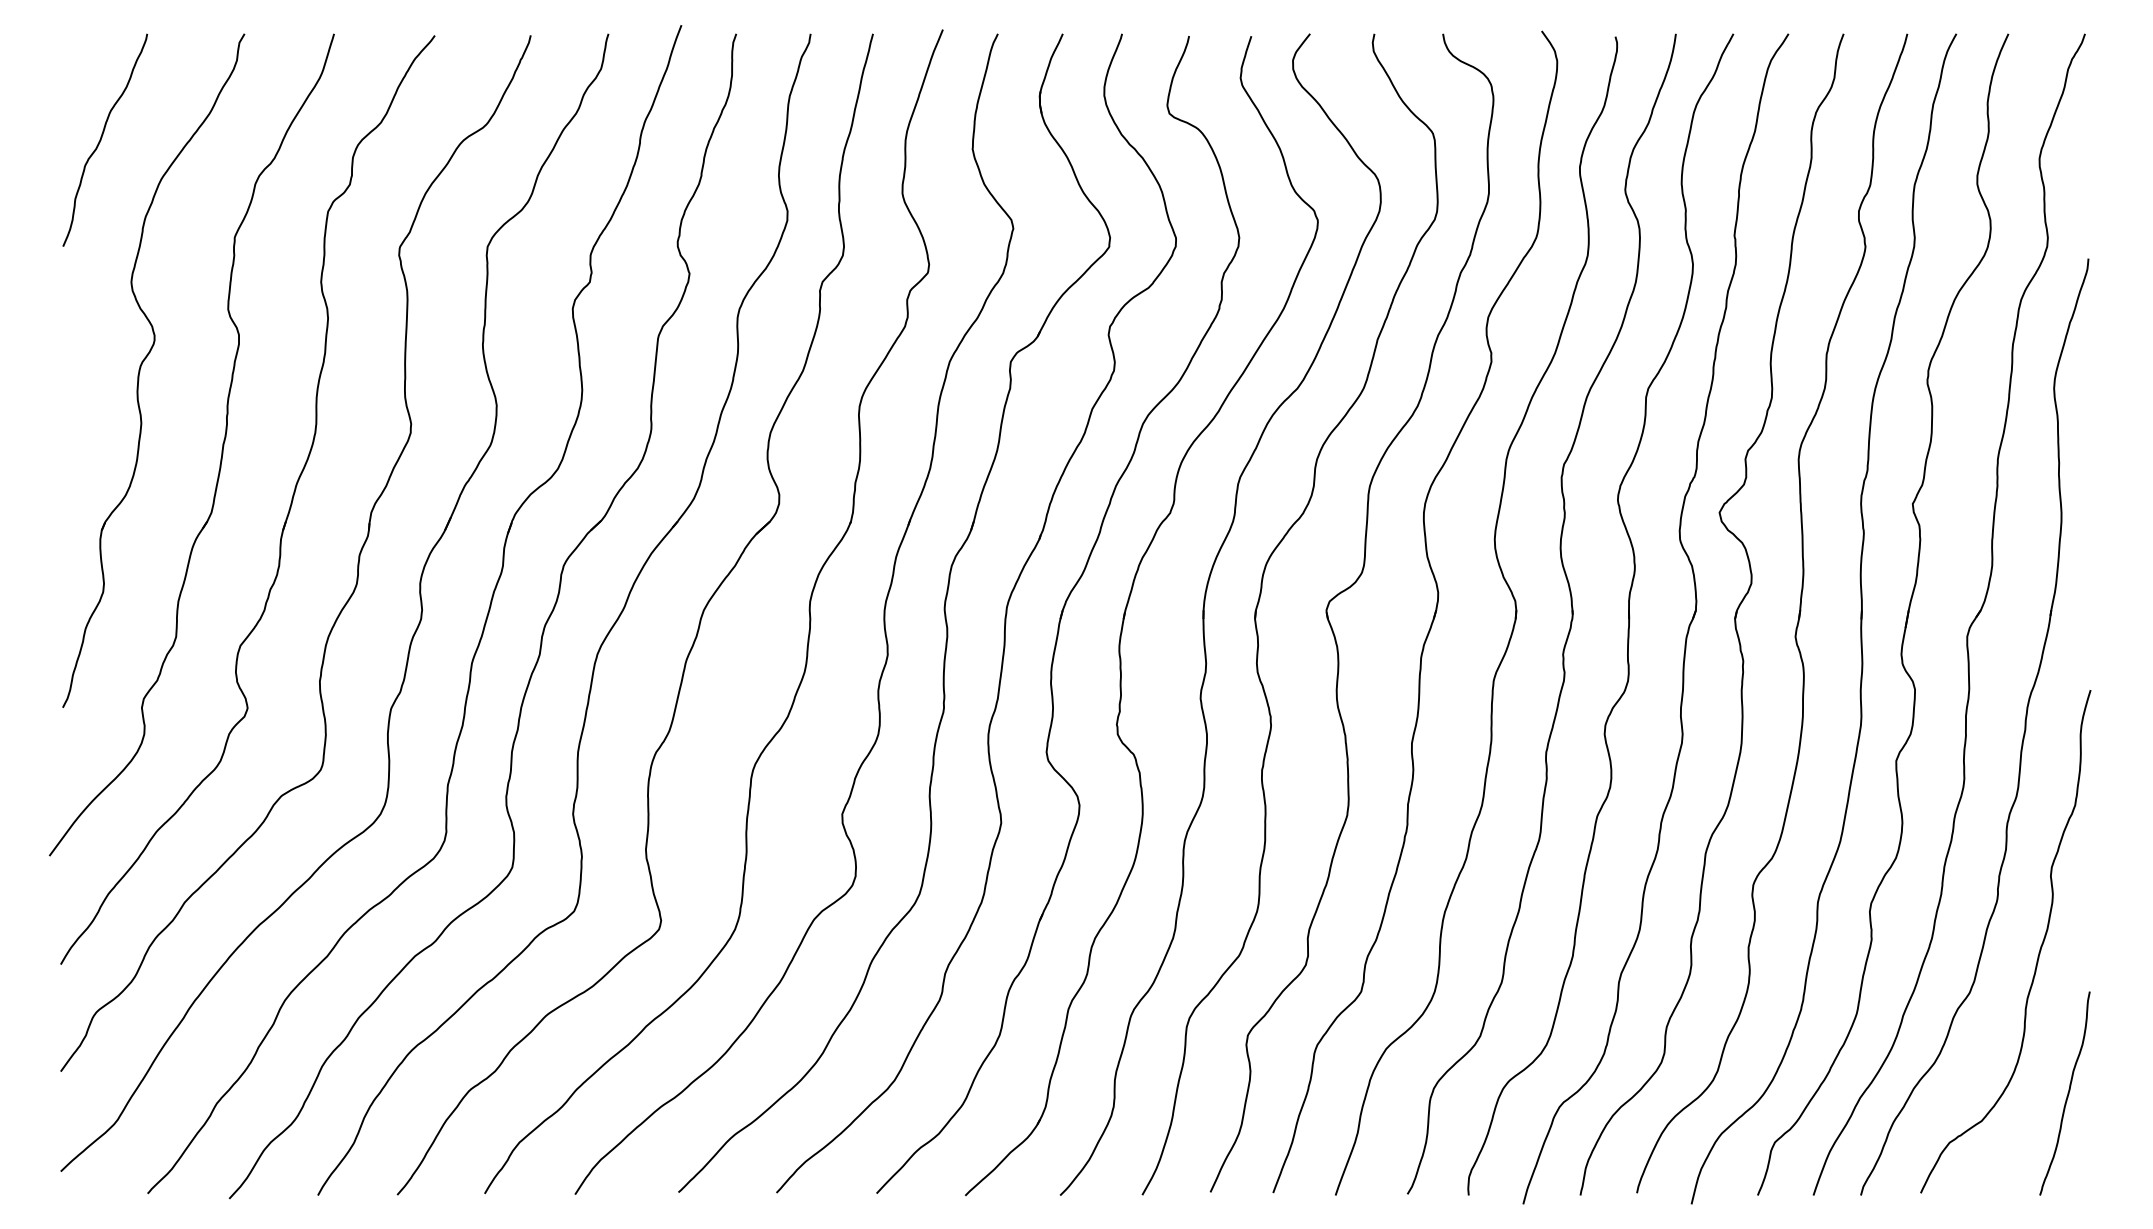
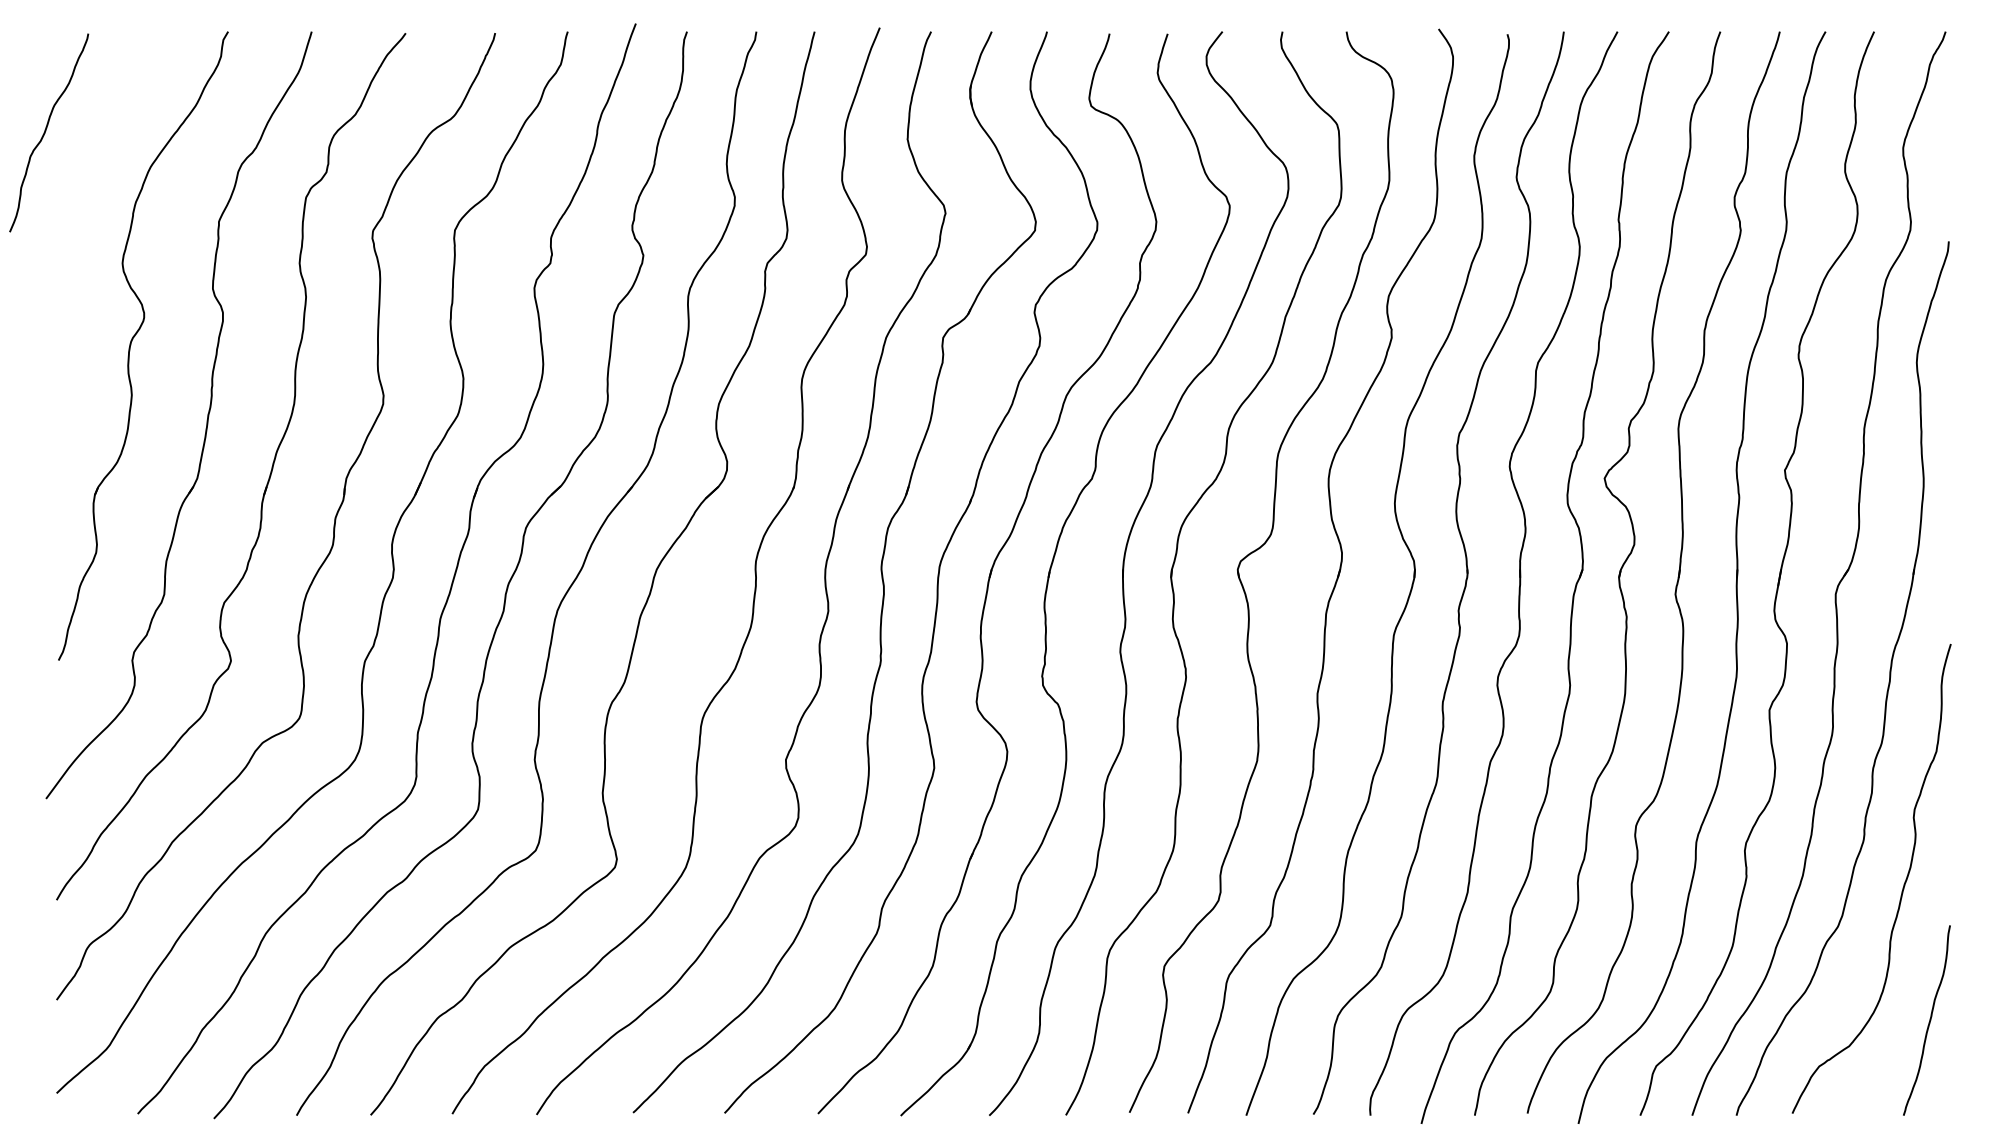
curve: (102, 138) -> (46, 131), moved

